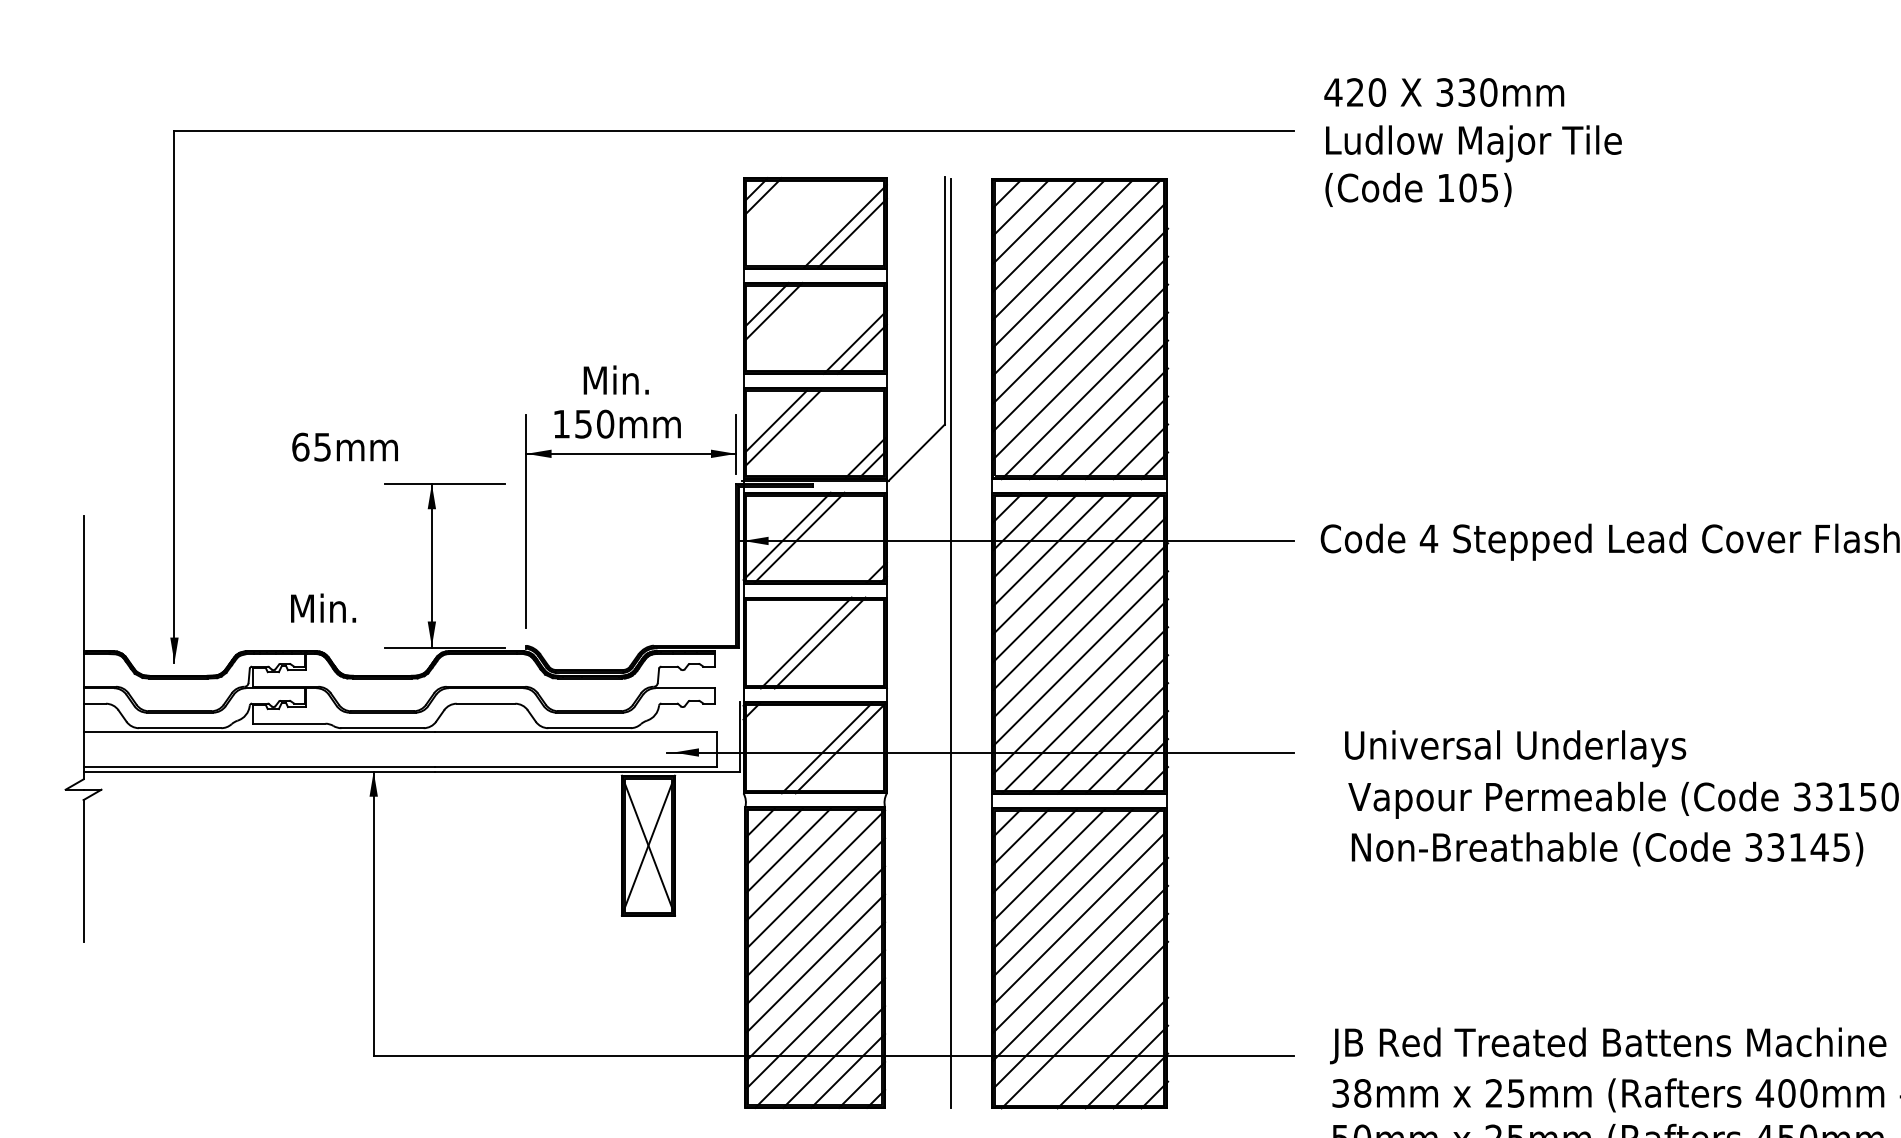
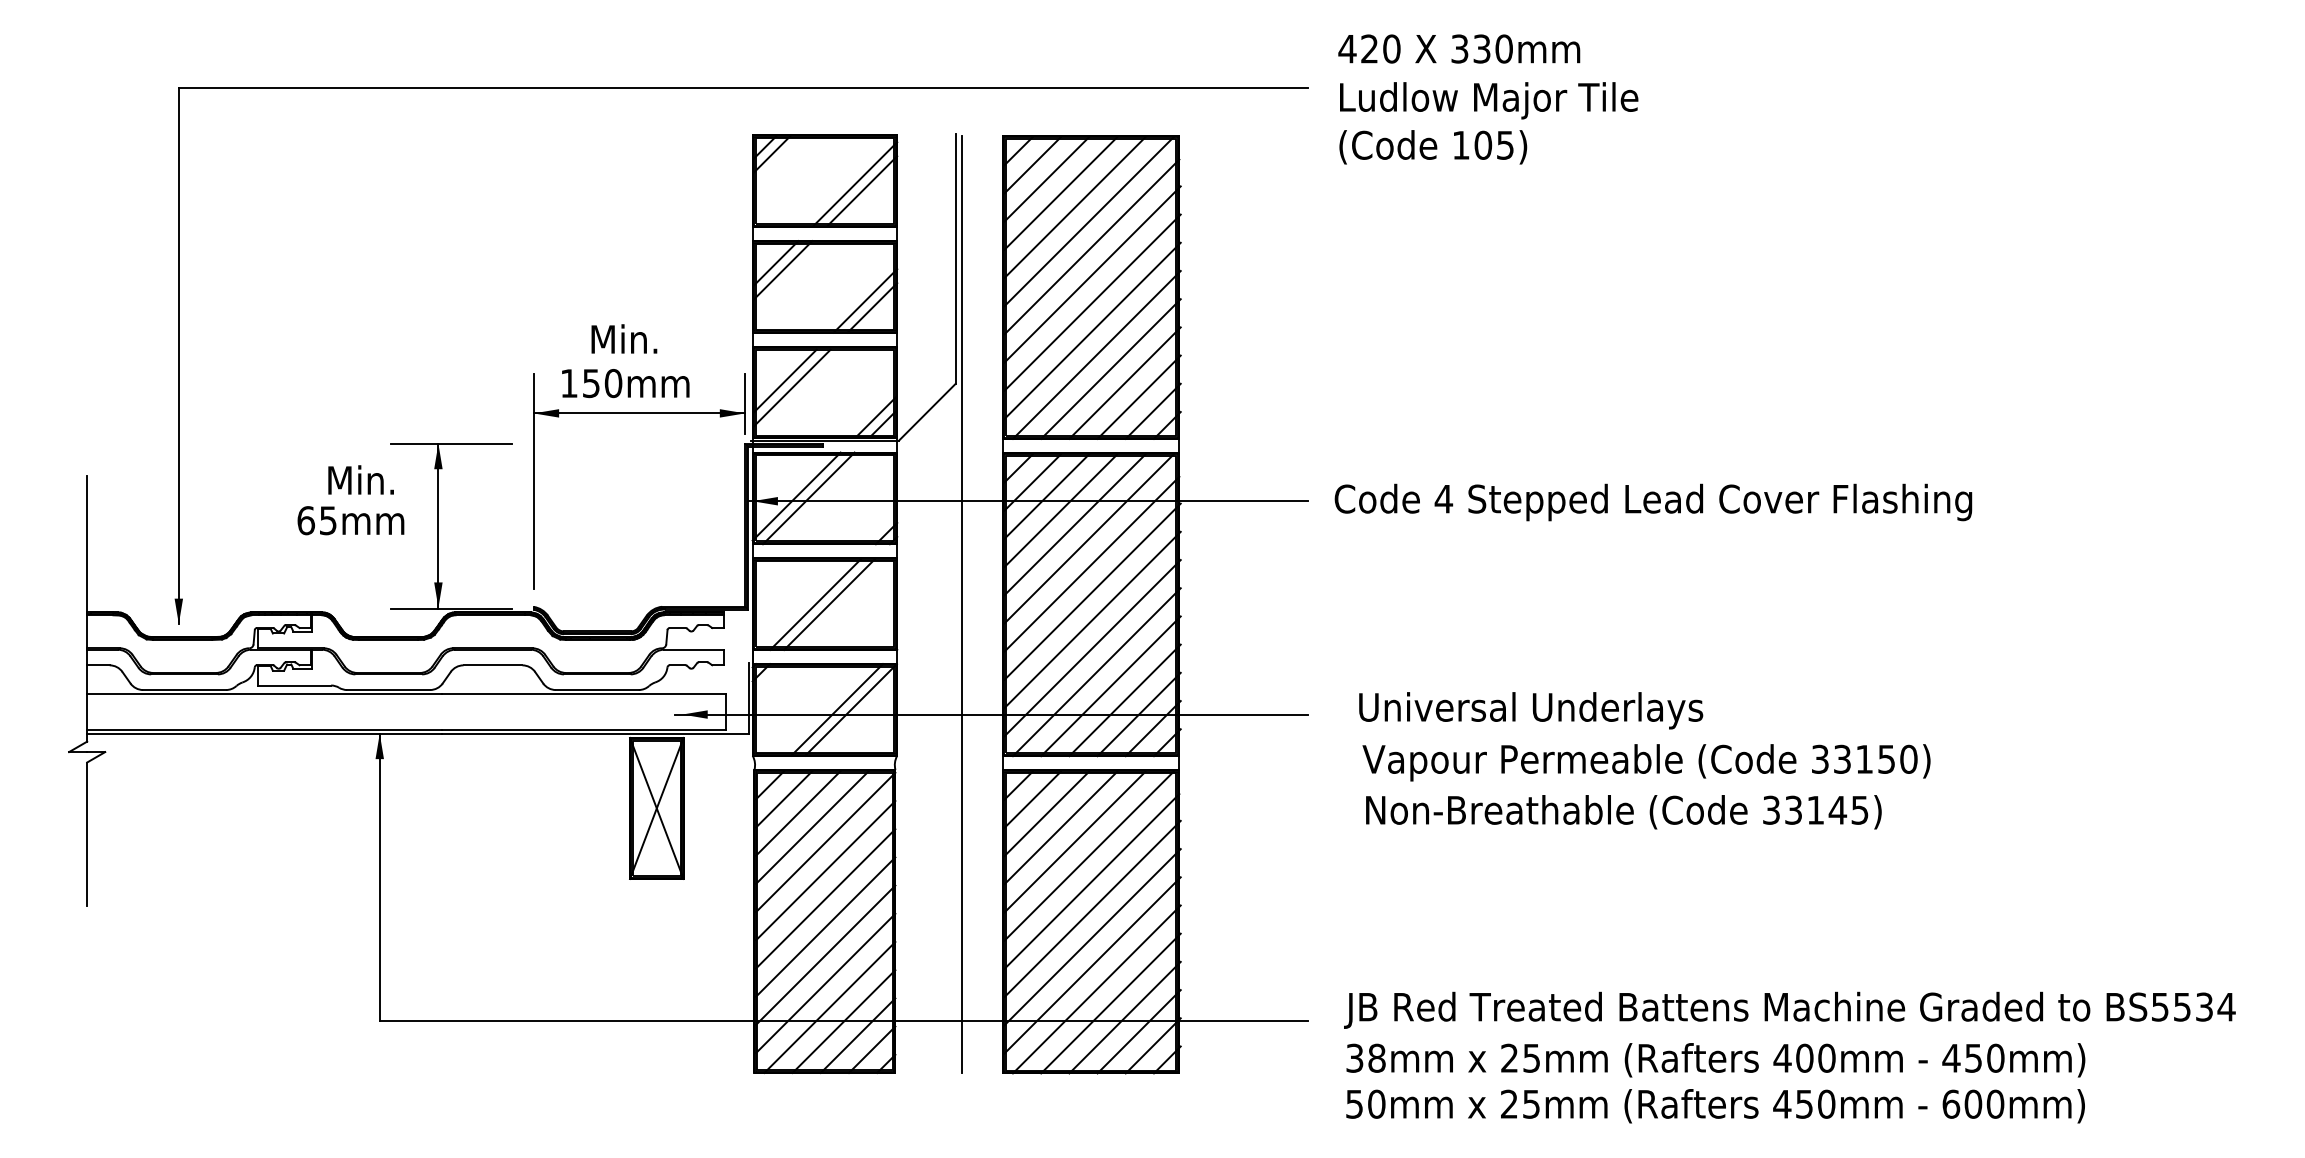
text: (344, 447) -> (350, 520), moved
text: (322, 607) -> (360, 479), moved
line: (1098, 1039) -> (1110, 1003), added

